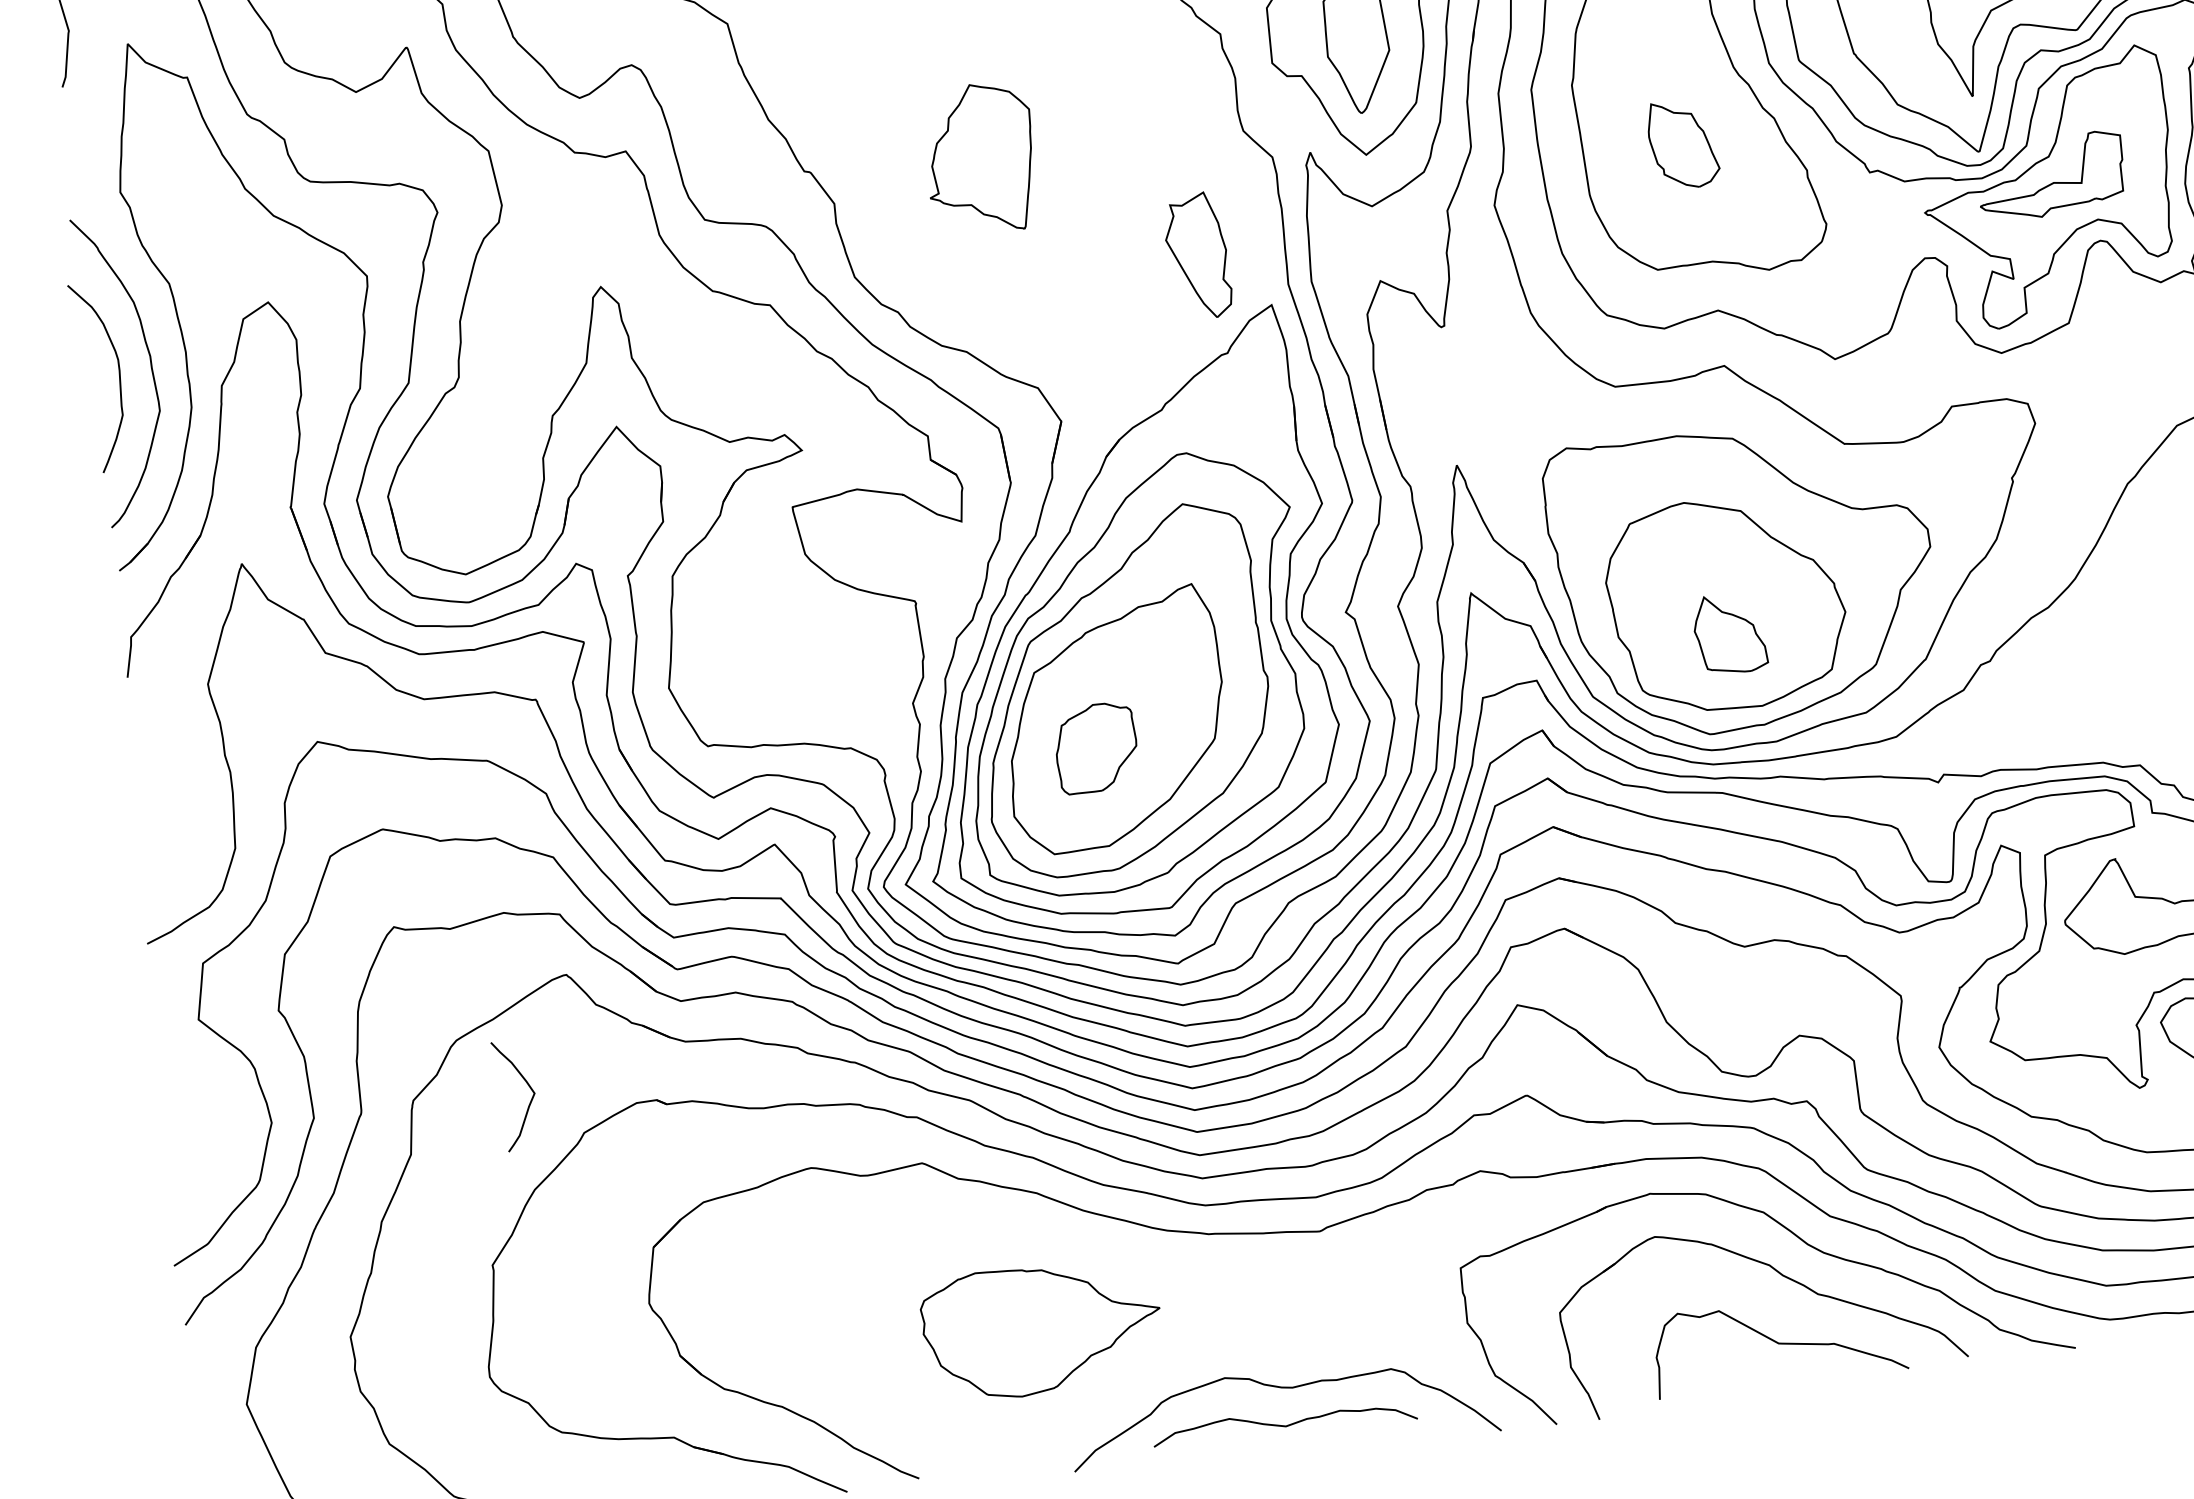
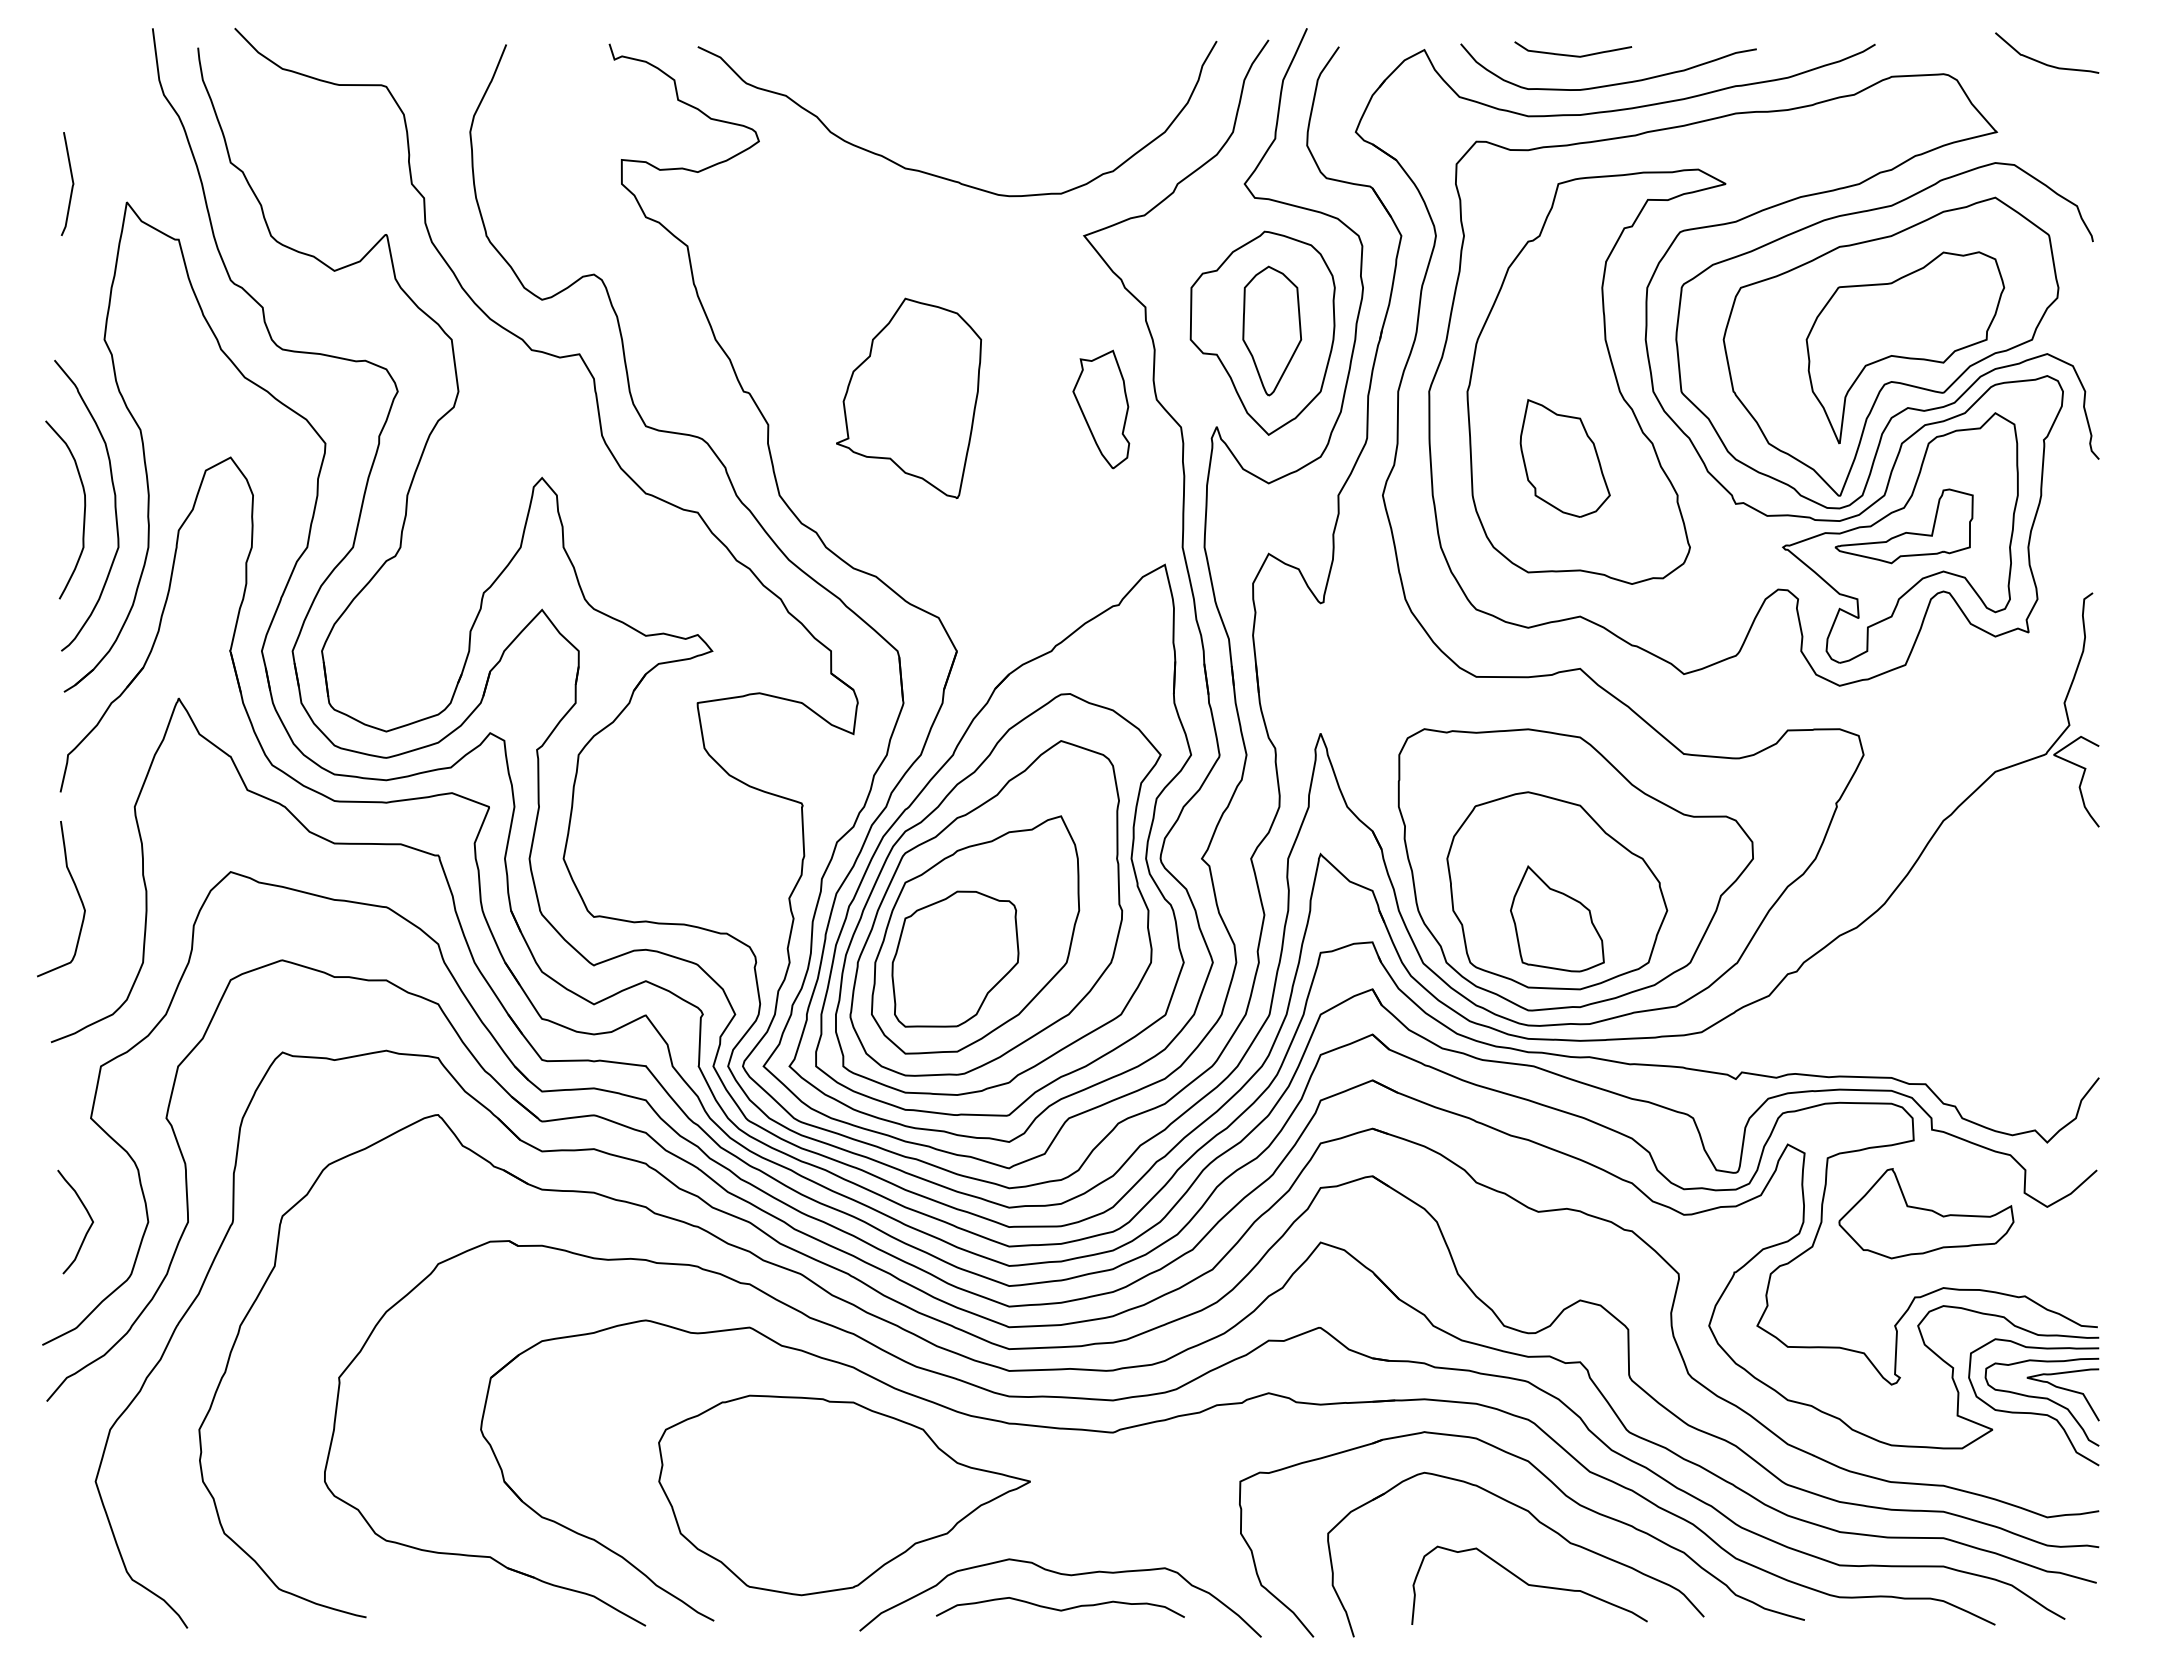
part: (1682, 144) -> (1564, 458), size x1.43
part: (979, 158) -> (908, 397), size x1.43
part: (1198, 256) -> (1101, 409), moved
part: (1730, 633) -> (1557, 918), size x1.43
part: (1096, 747) -> (955, 958), size x1.67
curve: (156, 780) -> (76, 891), added
curve: (528, 1087) -> (88, 1215), moved
part: (1042, 1330) -> (844, 1495), size x1.67

